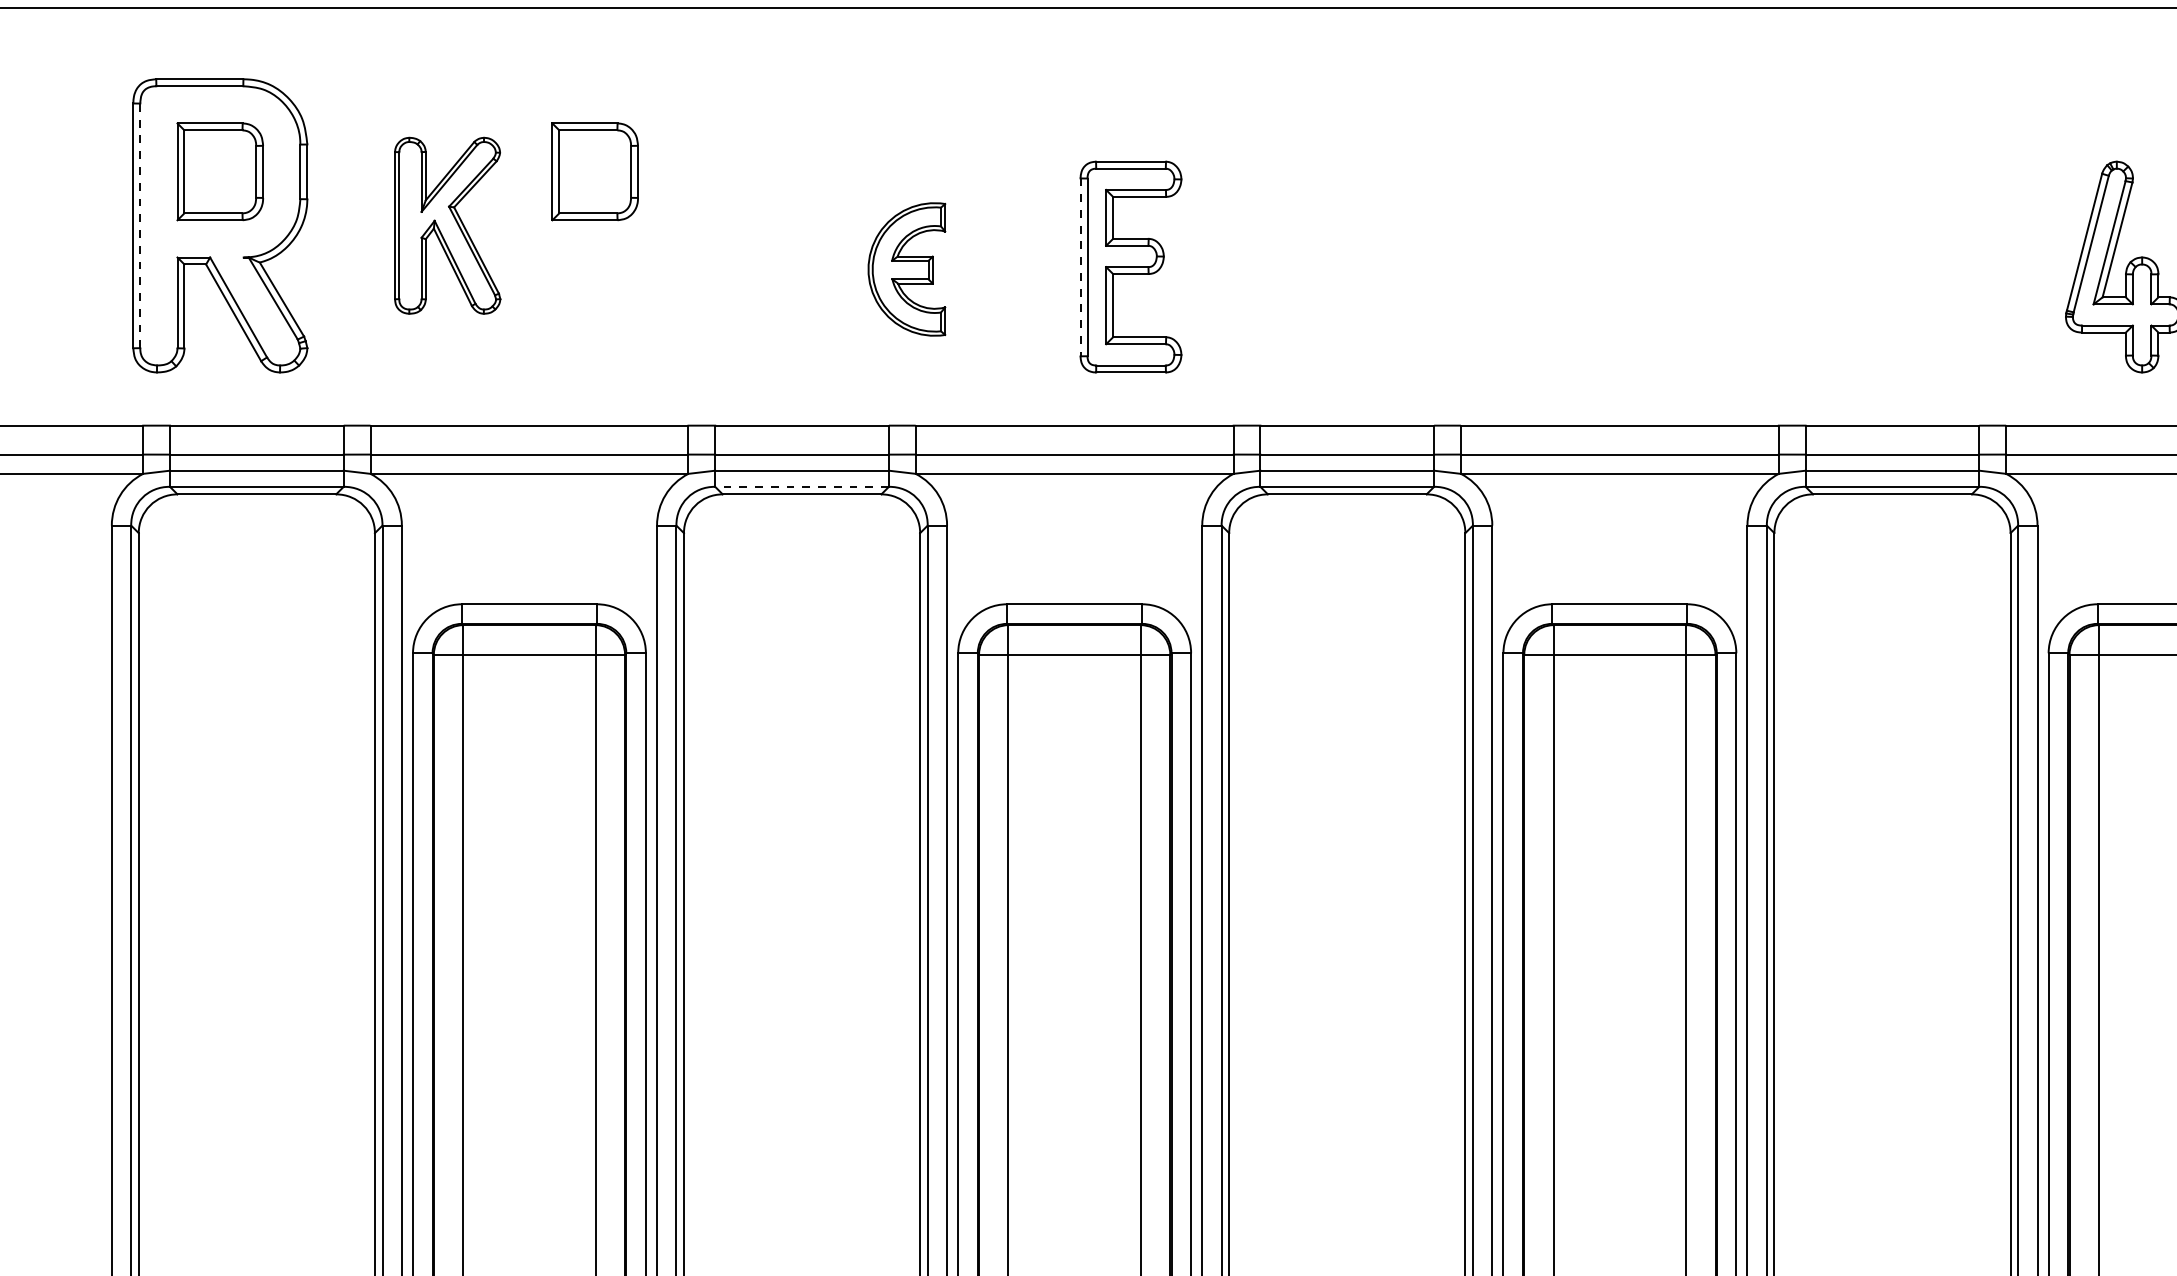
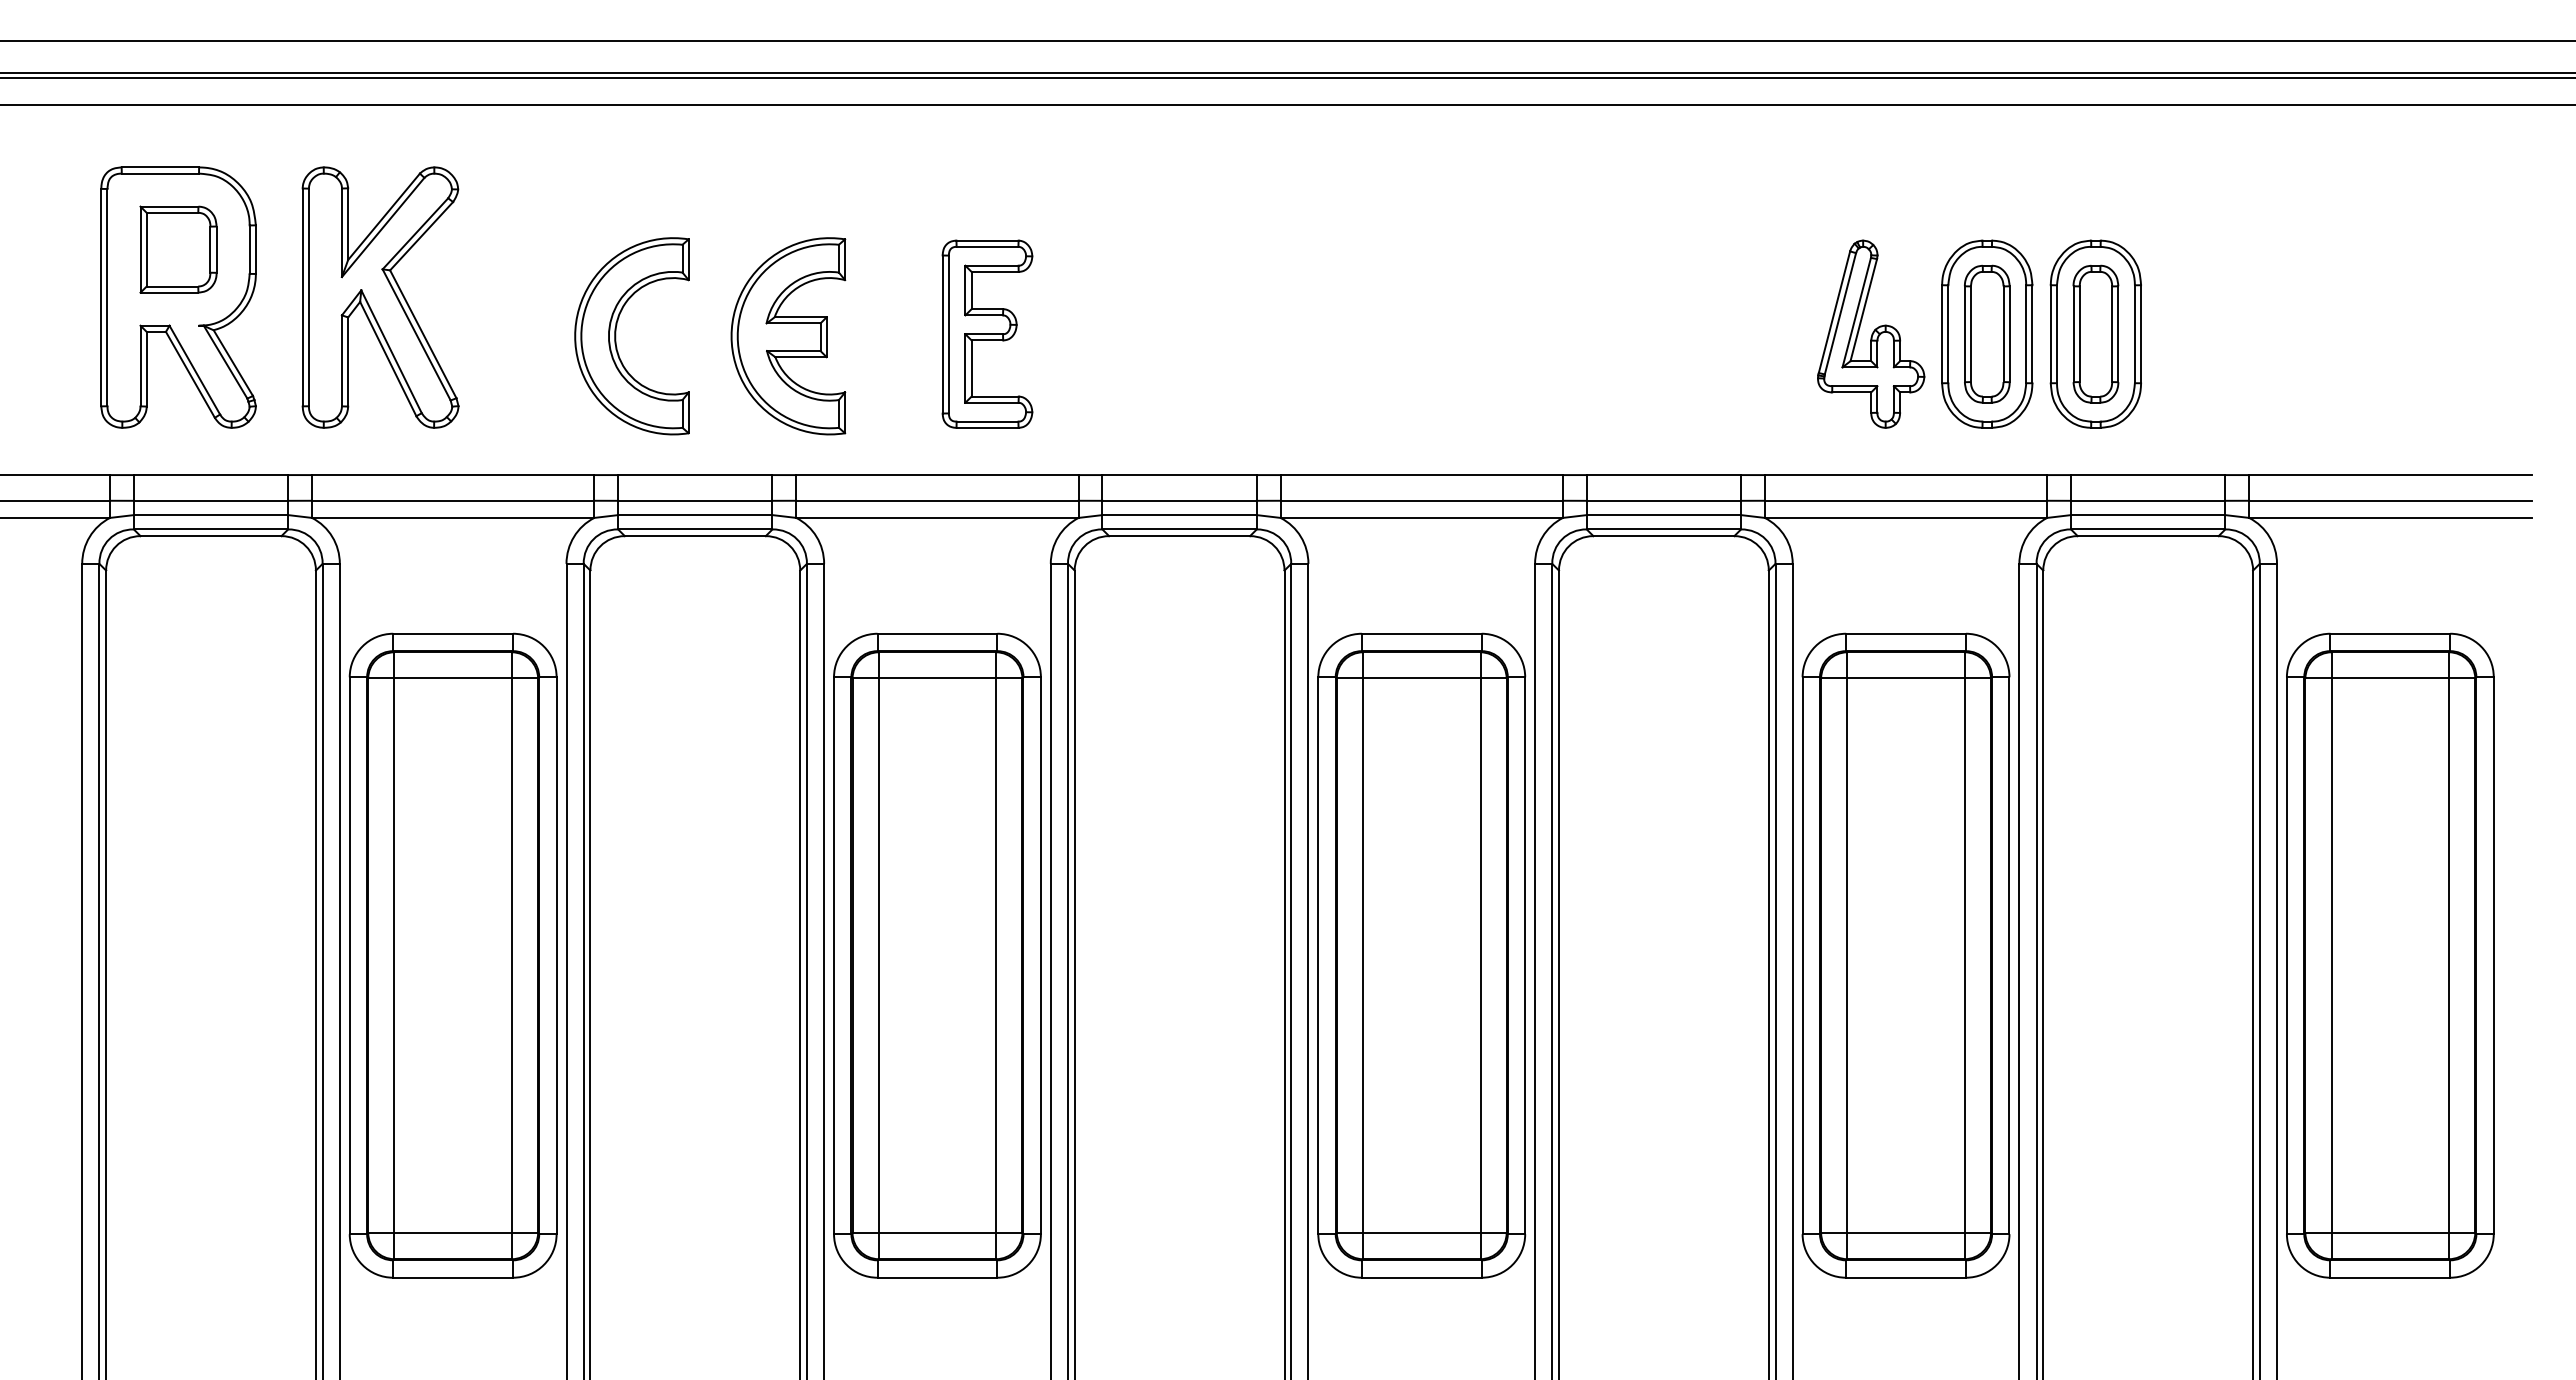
part: (595, 171) -> (511, 249), removed
line: (140, 225) -> (107, 297), dashed -> solid
part: (447, 225) -> (380, 297), size x1.67
line: (1080, 267) -> (942, 334), dashed -> solid
part: (713, 269) -> (616, 336), added
part: (906, 269) -> (788, 336), size x1.67
line: (801, 486) -> (694, 529), dashed -> solid

